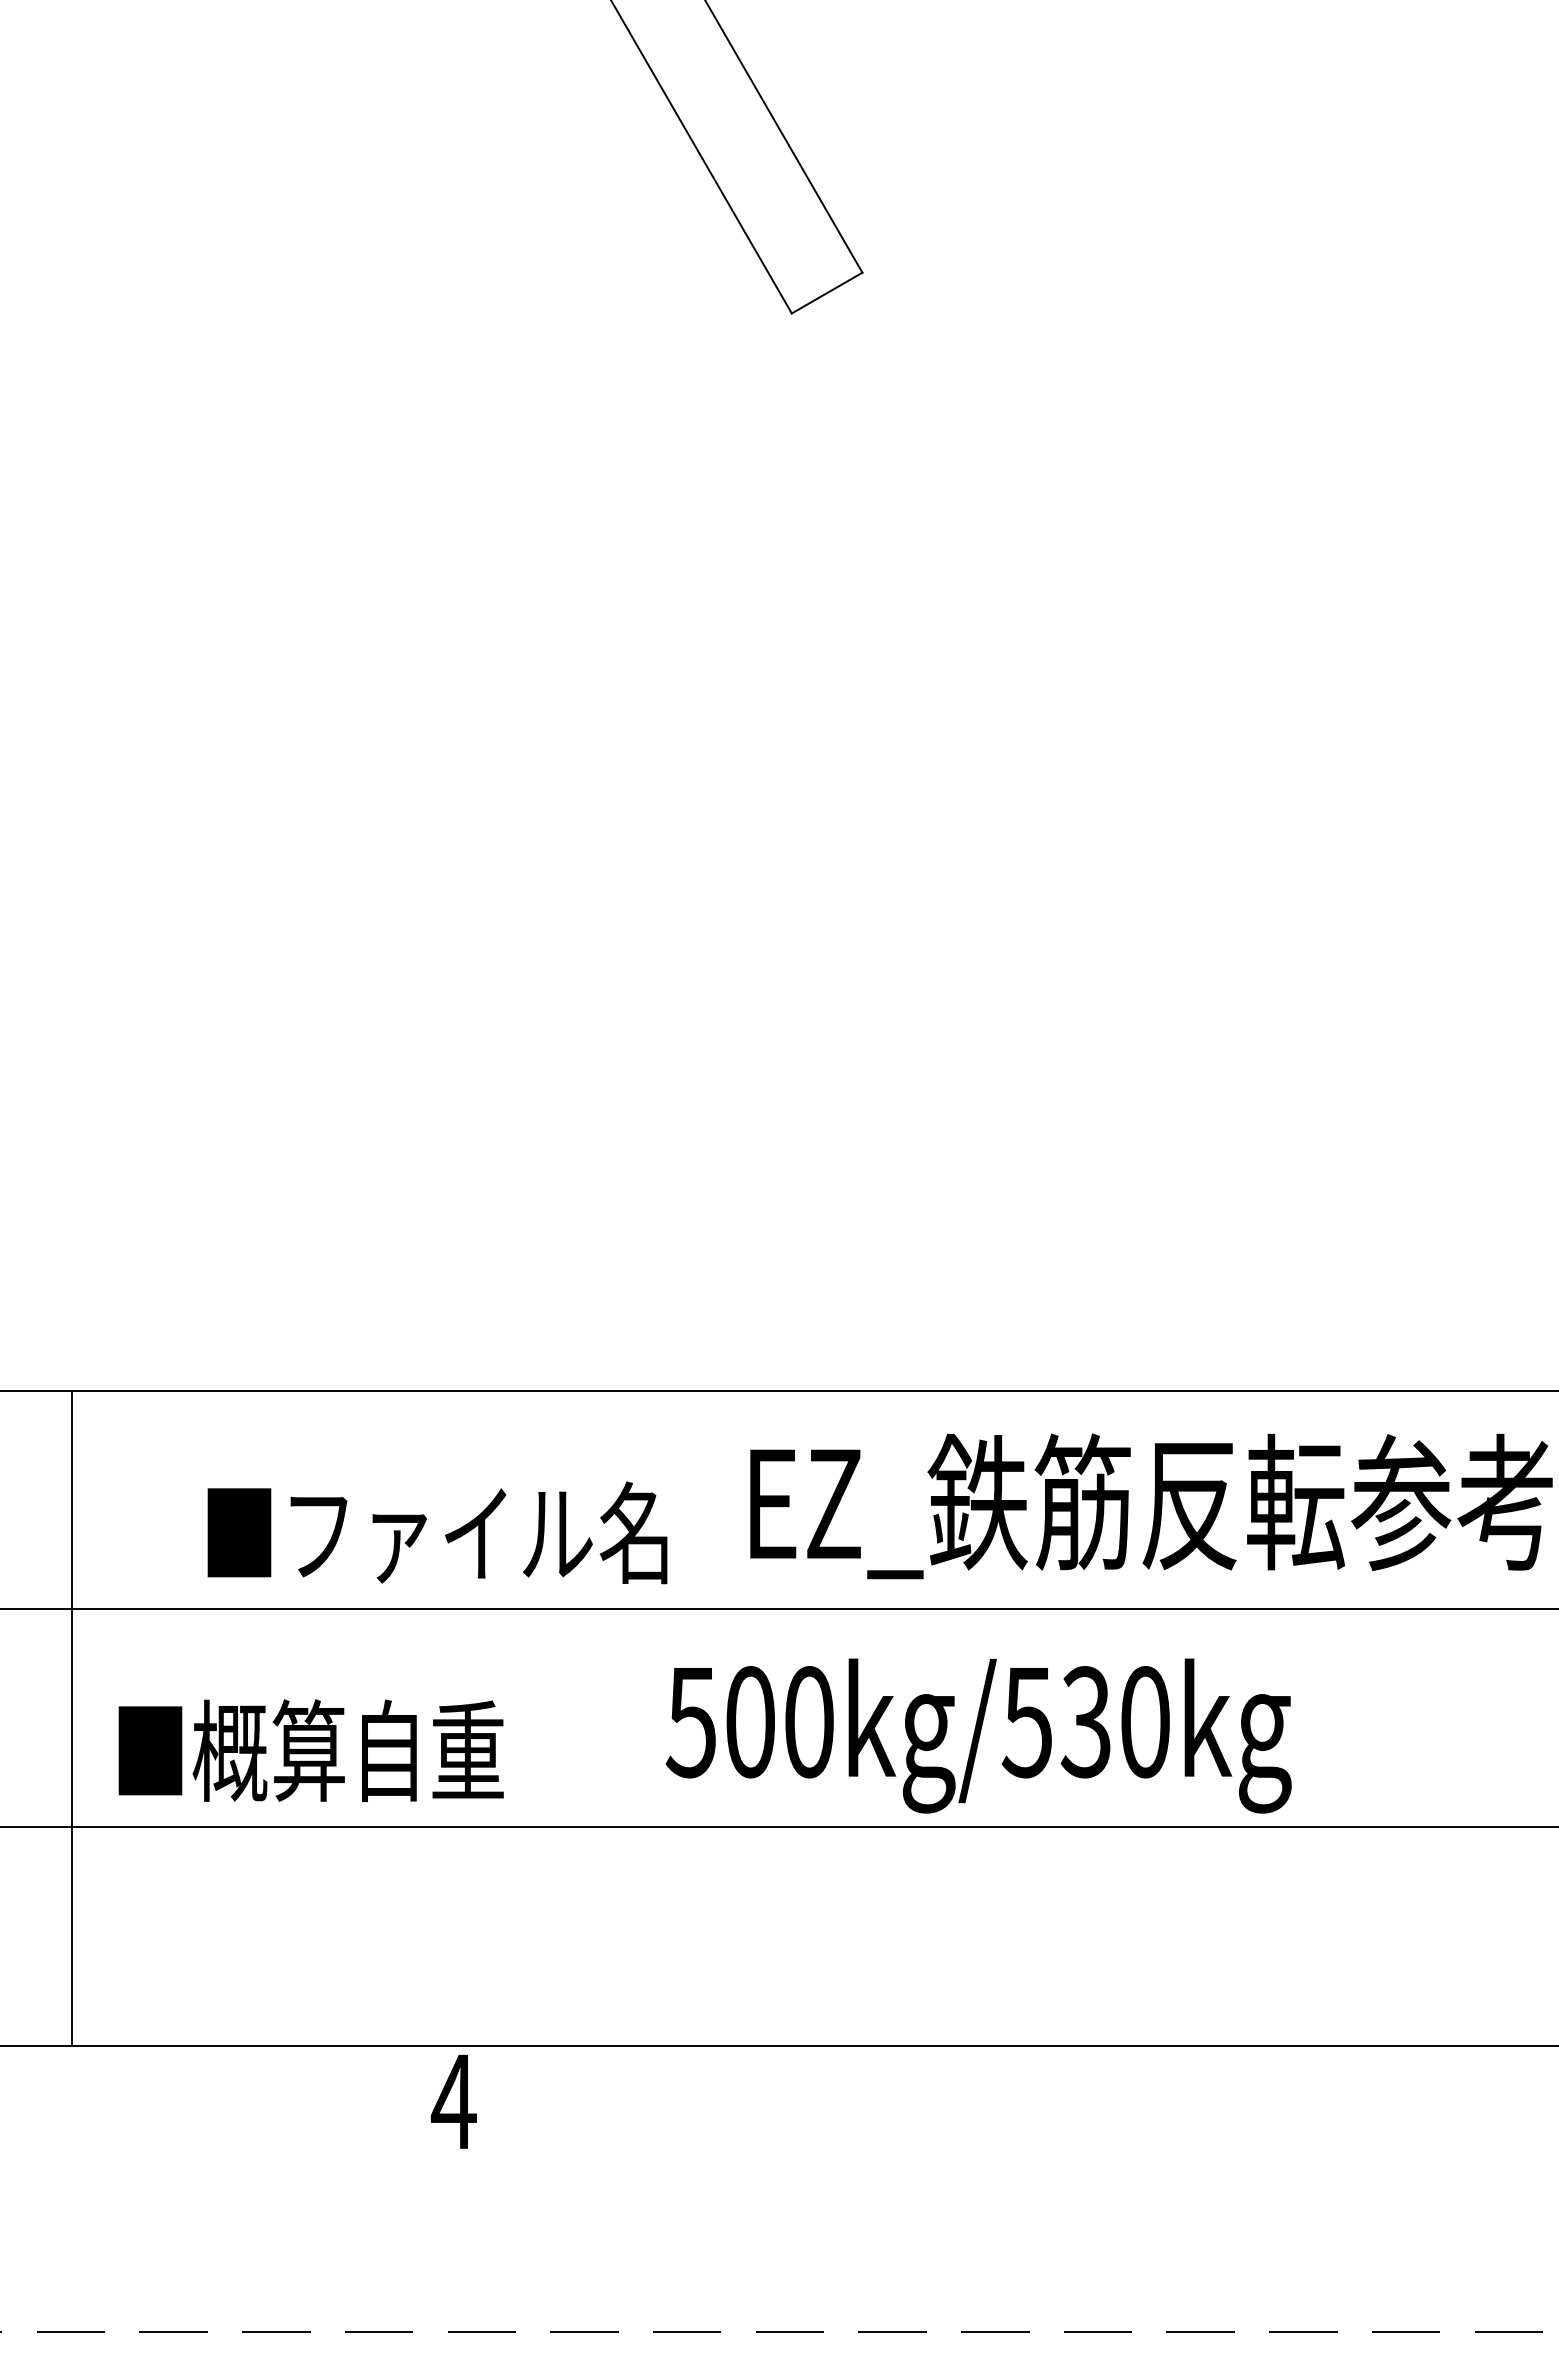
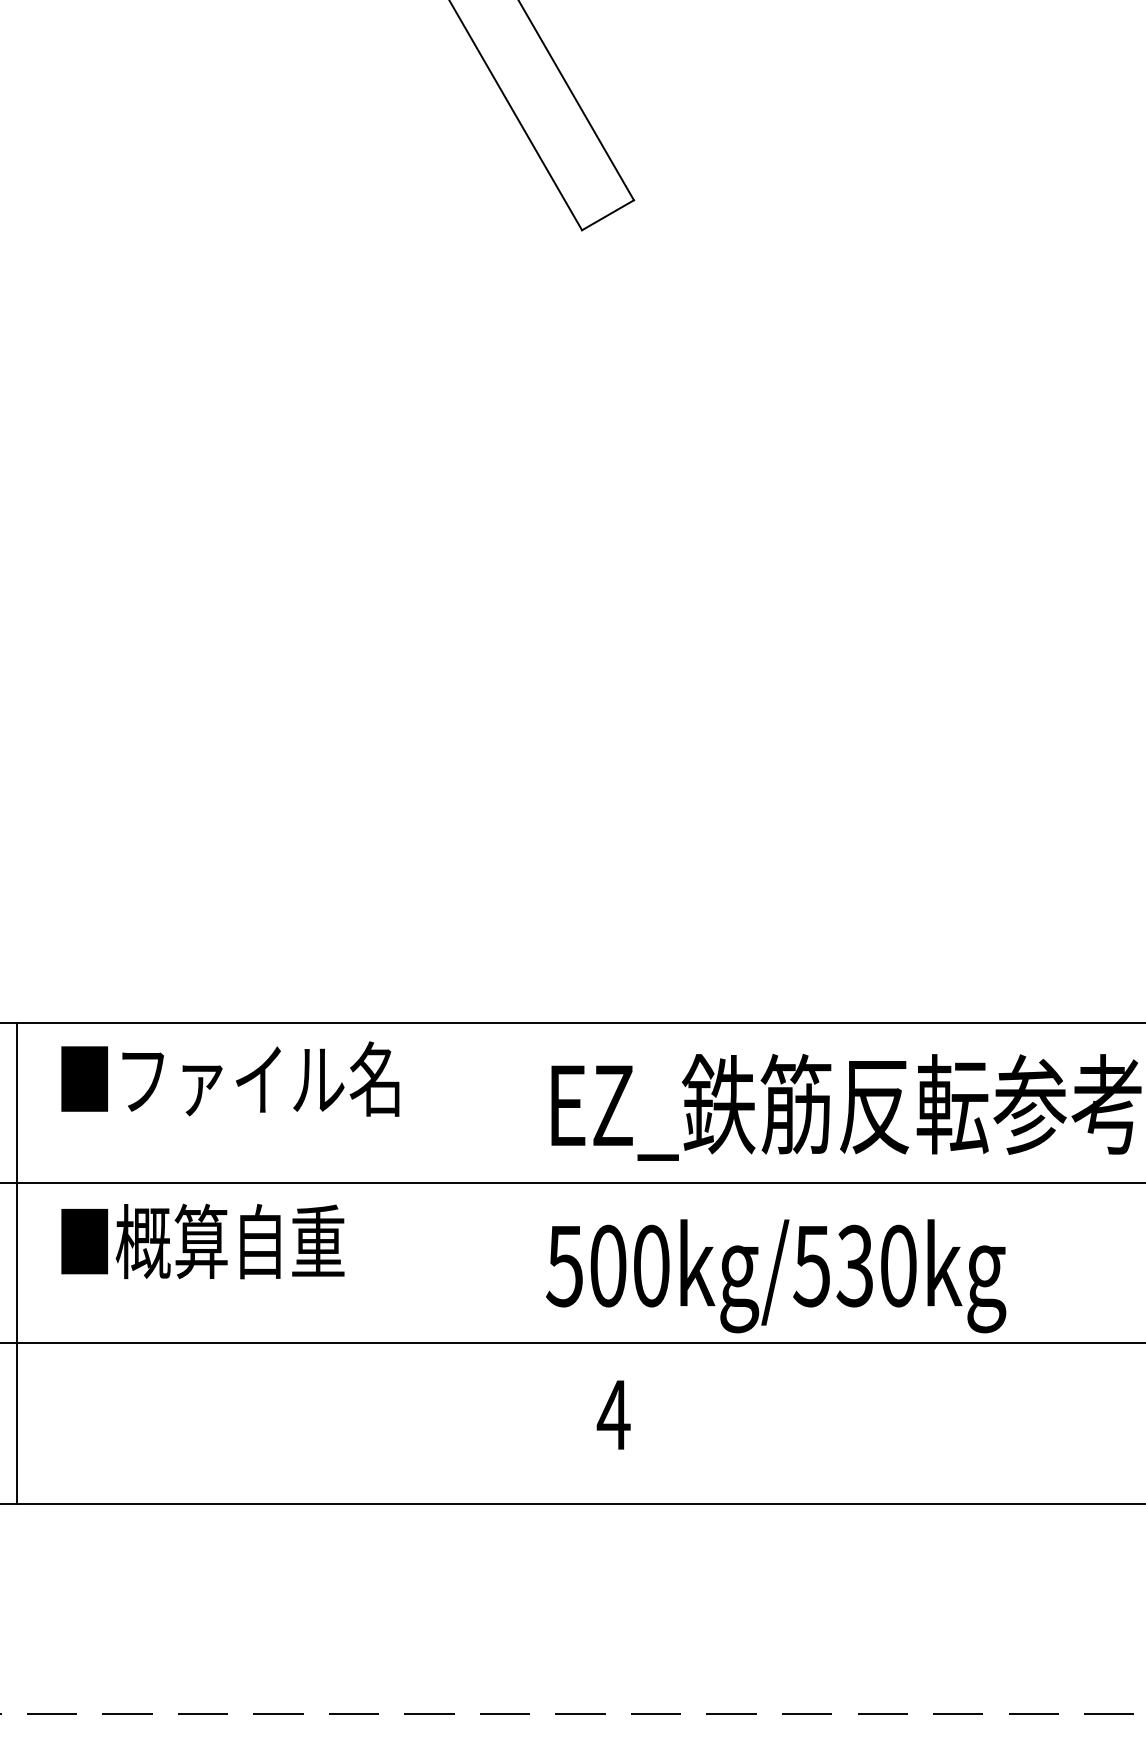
text: (437, 1532) -> (230, 1078), moved
line: (71, 1718) -> (17, 1263), moved
text: (978, 1735) -> (775, 1275), moved
text: (310, 1750) -> (202, 1241), moved
text: (453, 2101) -> (613, 1414), moved

